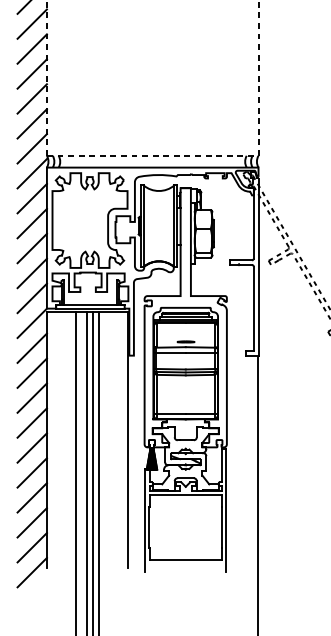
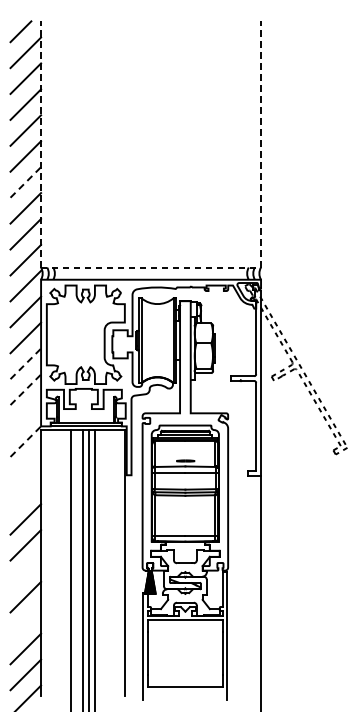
line: (31, 74) -> (25, 182), solid -> dashed
line: (31, 248) -> (25, 363), solid -> dashed
line: (31, 273) -> (25, 389), solid -> dashed
line: (31, 298) -> (25, 415), removed
line: (31, 323) -> (25, 441), solid -> dashed
line: (31, 348) -> (25, 467), removed
line: (31, 373) -> (25, 493), removed
line: (31, 448) -> (25, 571), removed
line: (31, 497) -> (25, 622), removed

